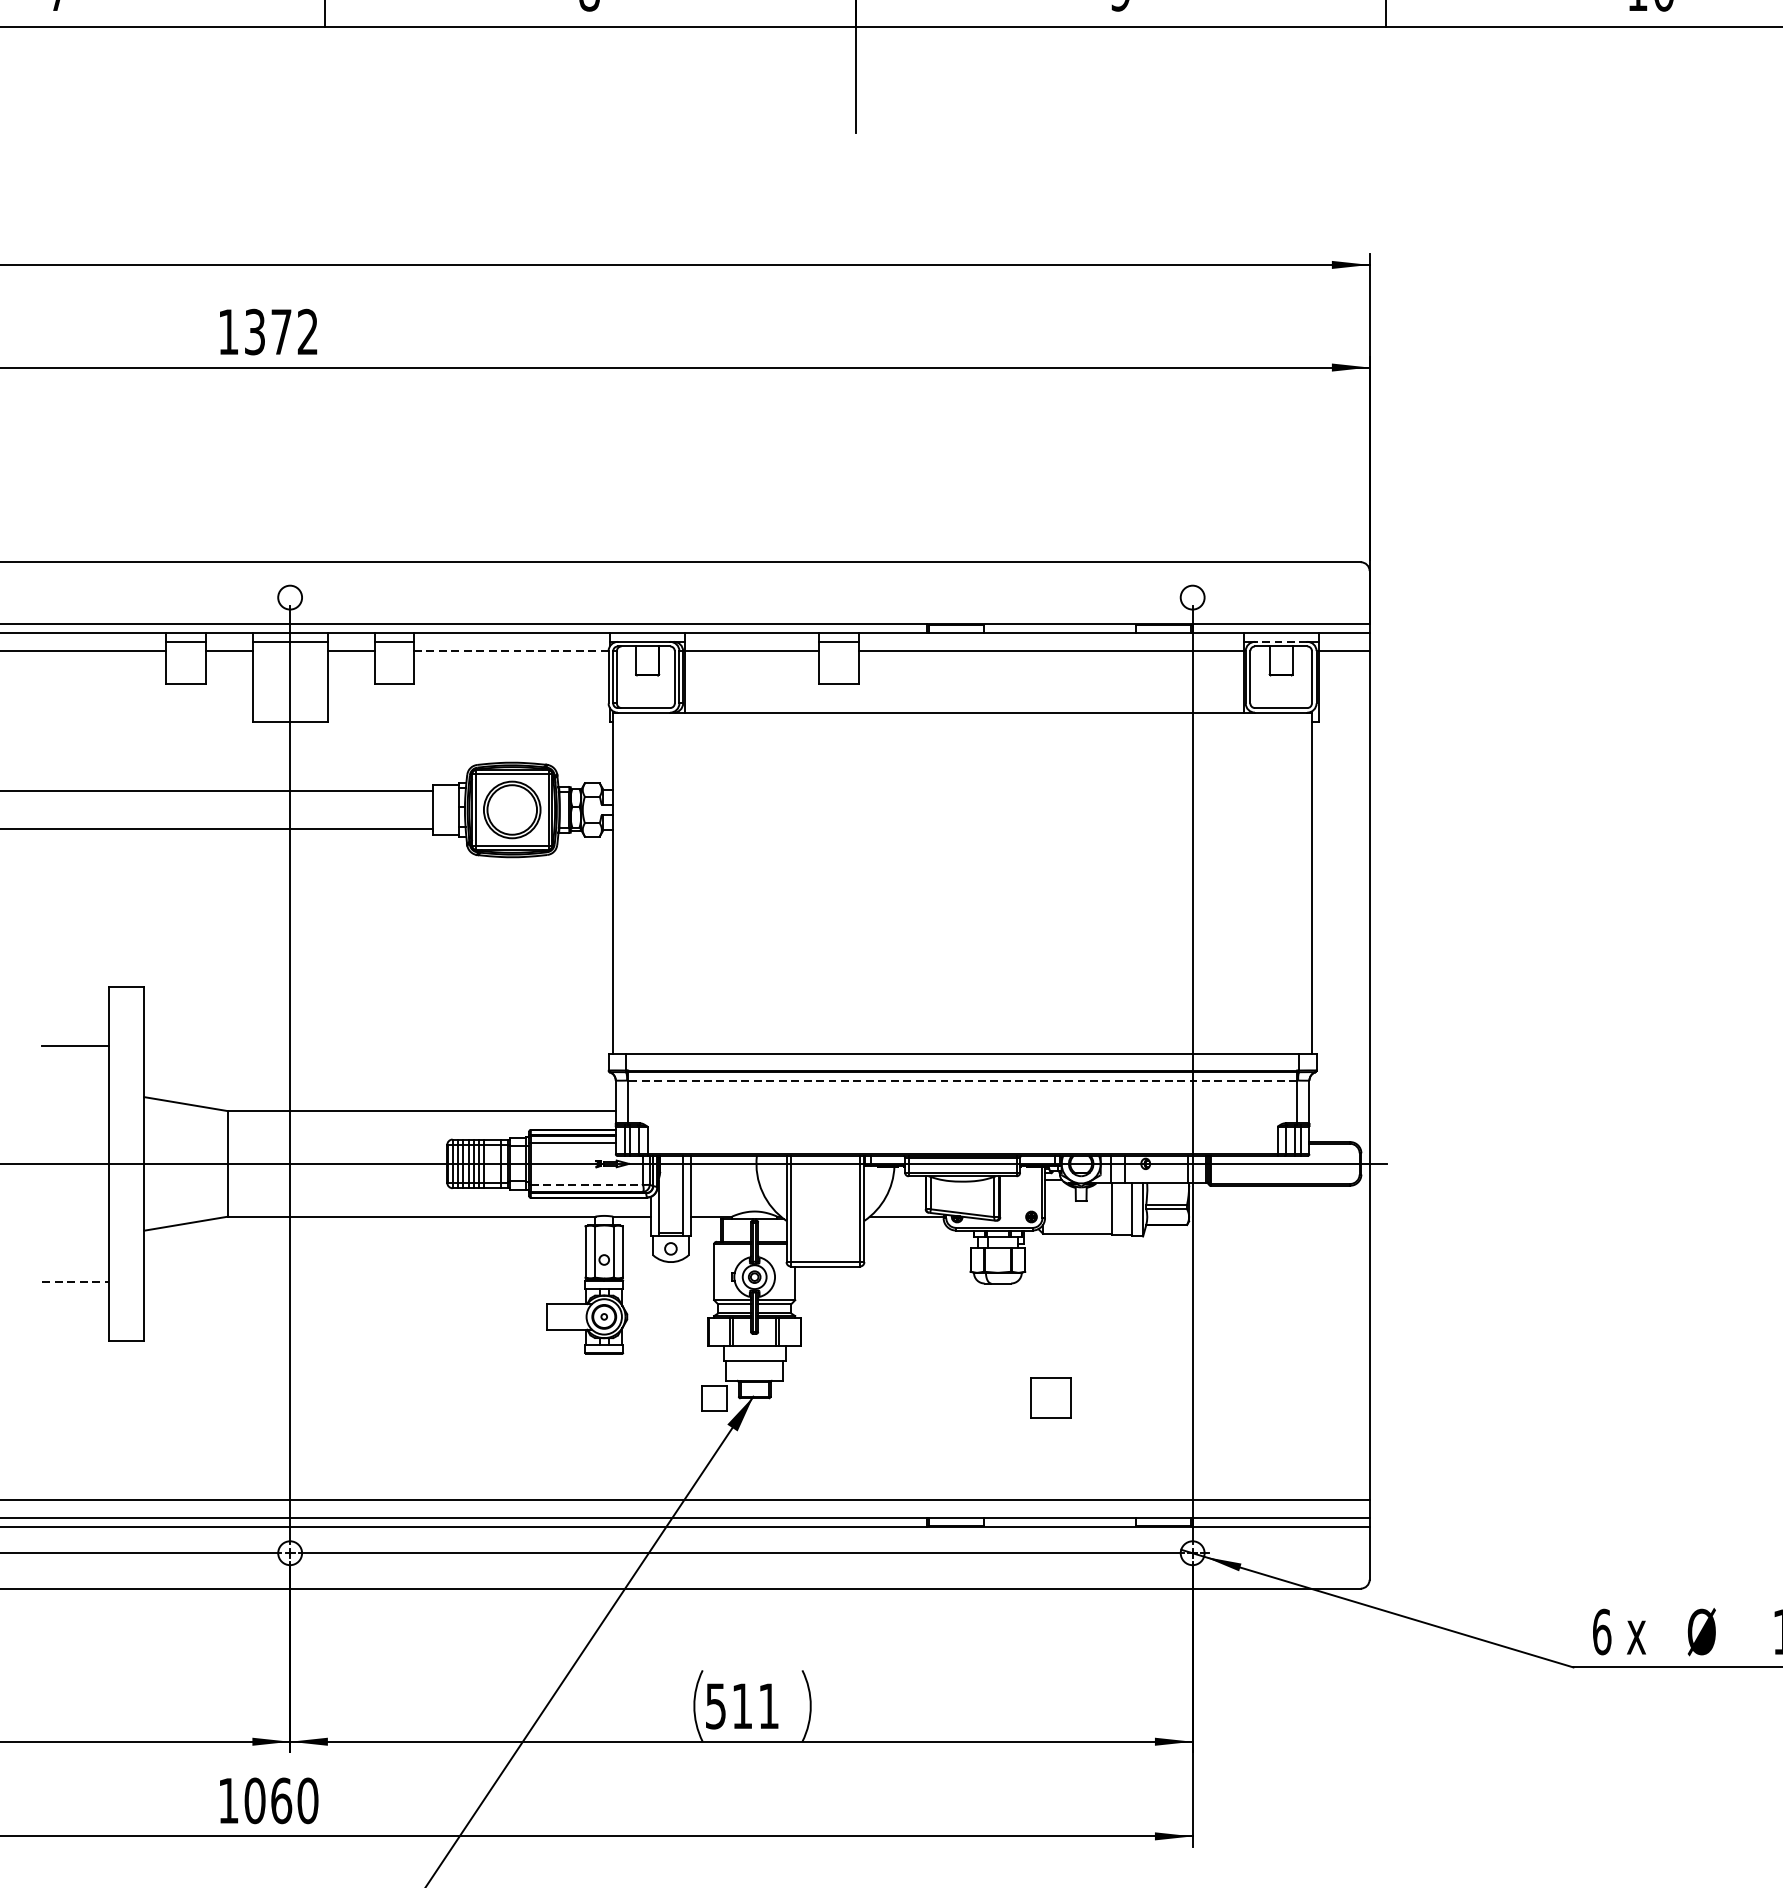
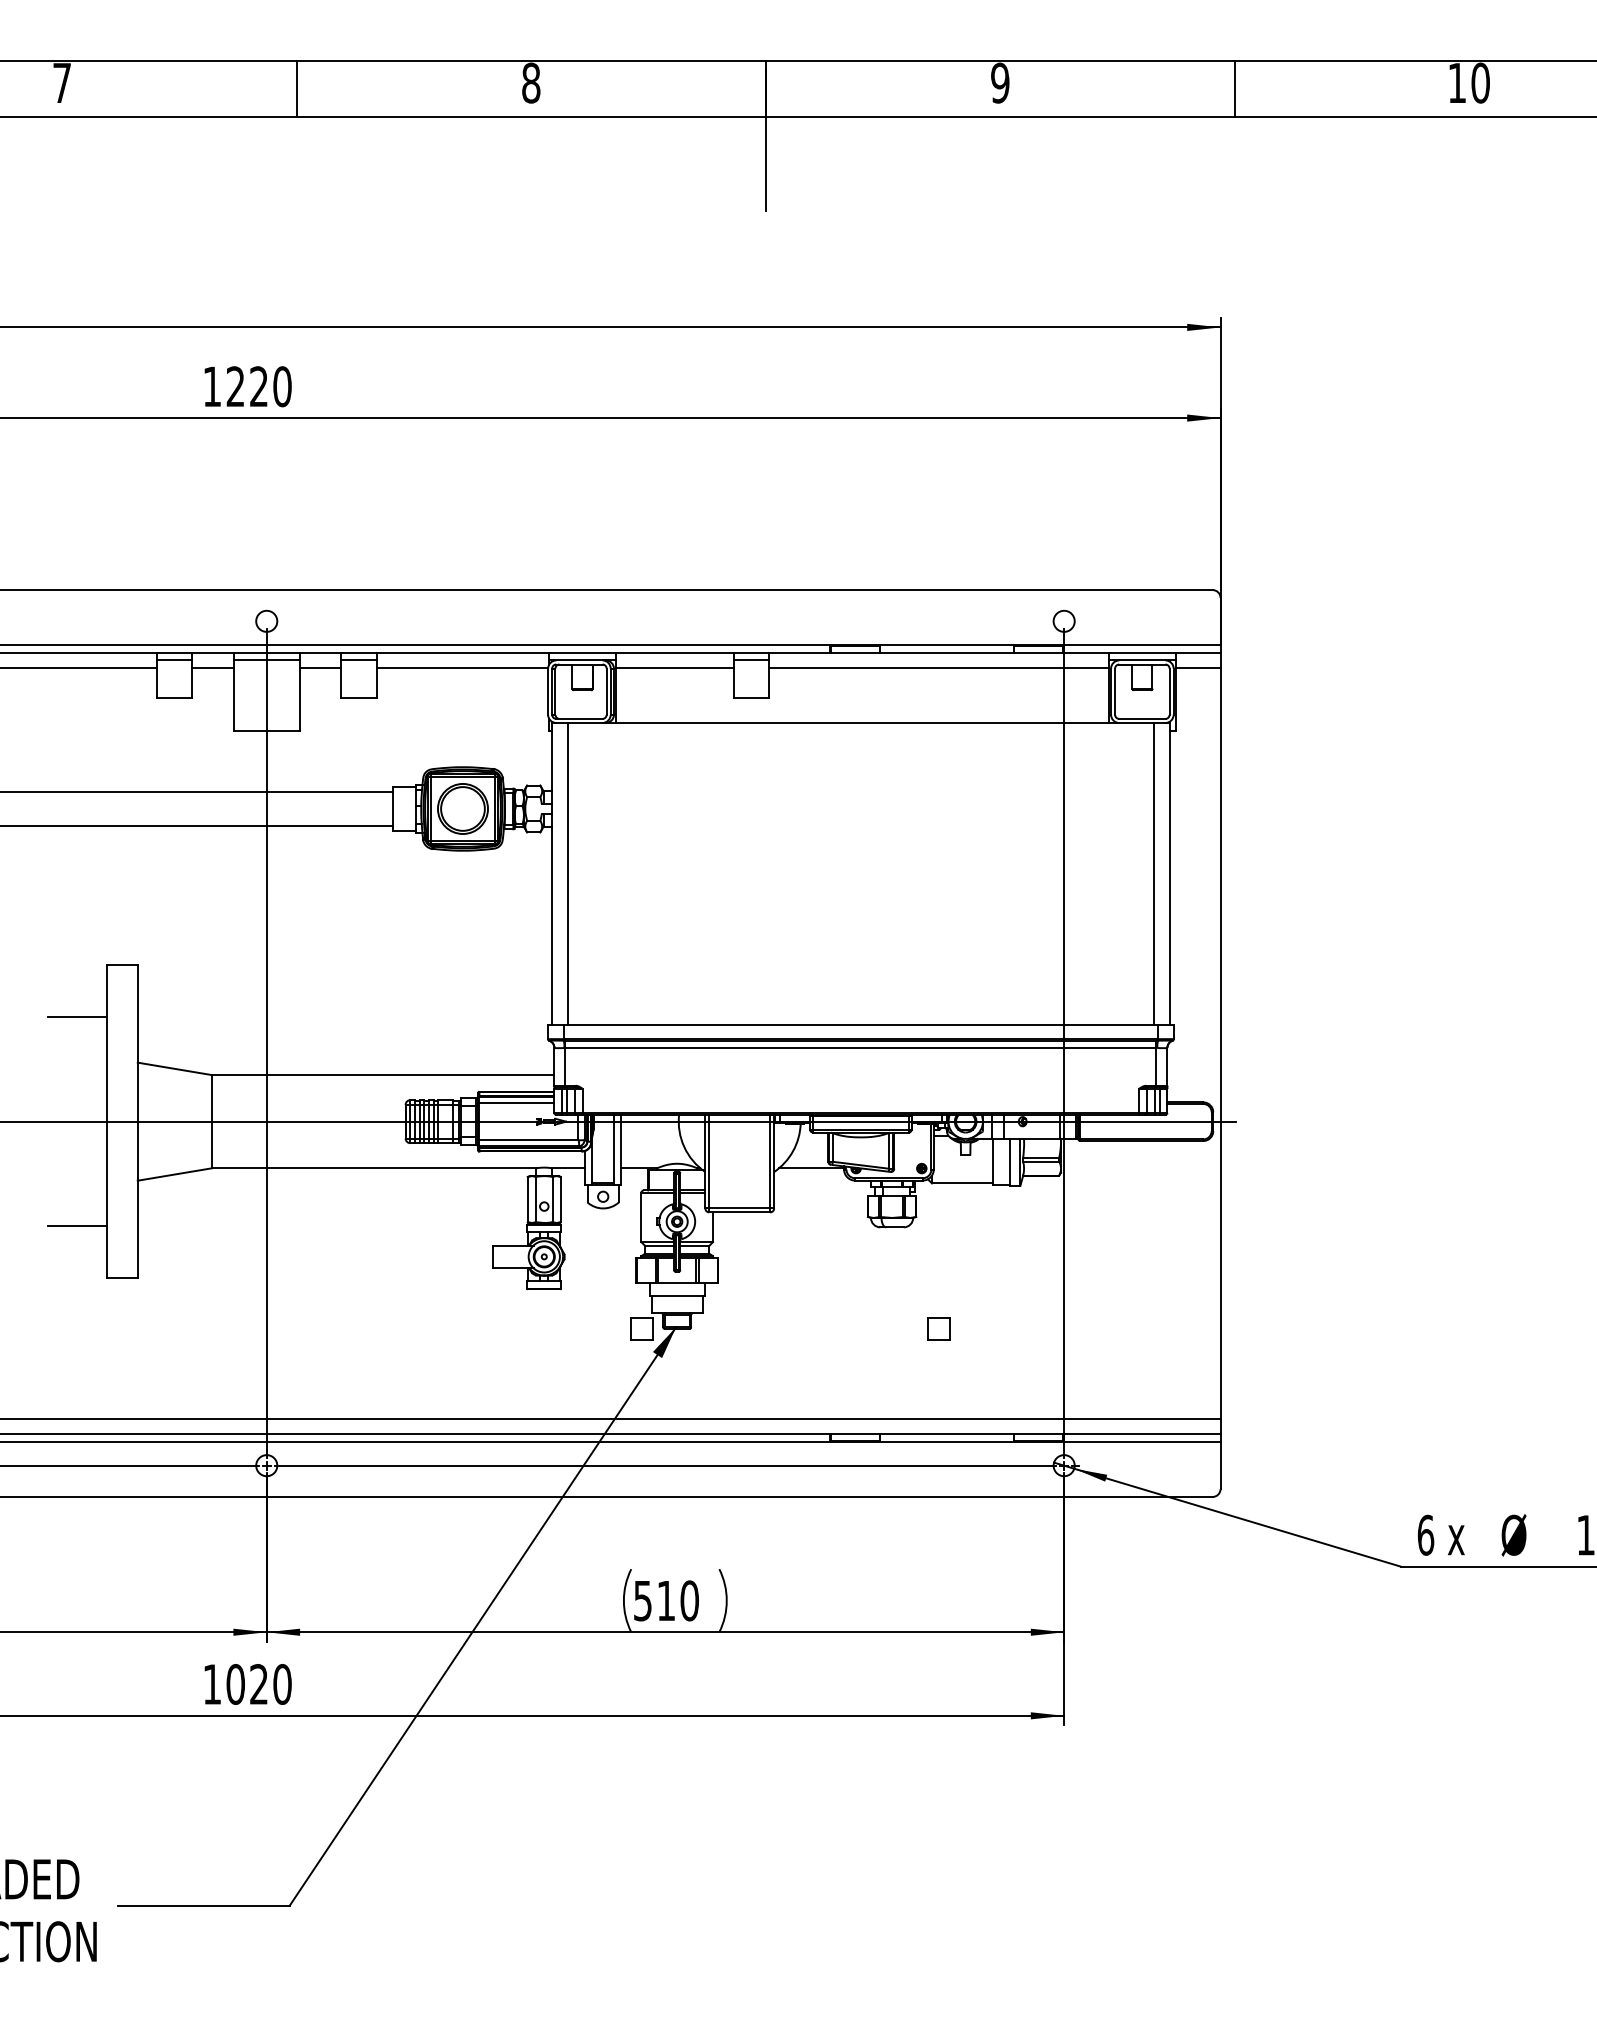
text: (280, 331) -> (258, 386), 1372 -> 1220
line: (1280, 641) -> (1141, 660), dashed -> solid
line: (511, 650) -> (462, 668), dashed -> solid
line: (630, 883) -> (567, 873), added
line: (1294, 883) -> (1154, 873), added
line: (962, 1081) -> (860, 1048), dashed -> solid
line: (587, 1185) -> (529, 1140), dashed -> solid
line: (75, 1281) -> (77, 1225), dashed -> solid
part: (1050, 1397) -> (938, 1328), size x0.62
text: (768, 1705) -> (689, 1600), 511 -> 510
text: (281, 1800) -> (259, 1684), 1060 -> 1020

